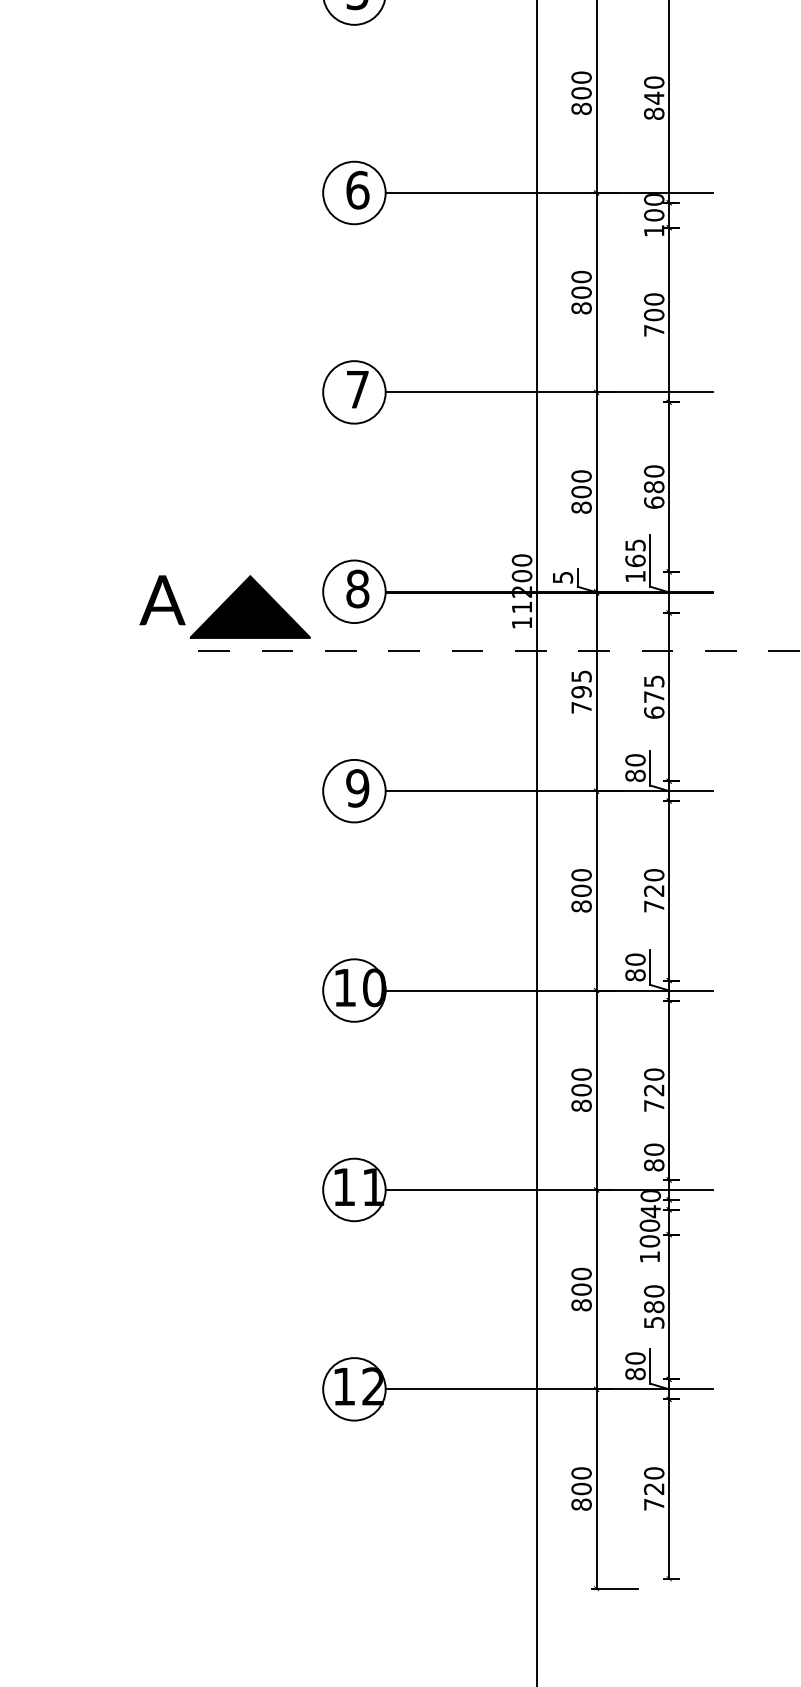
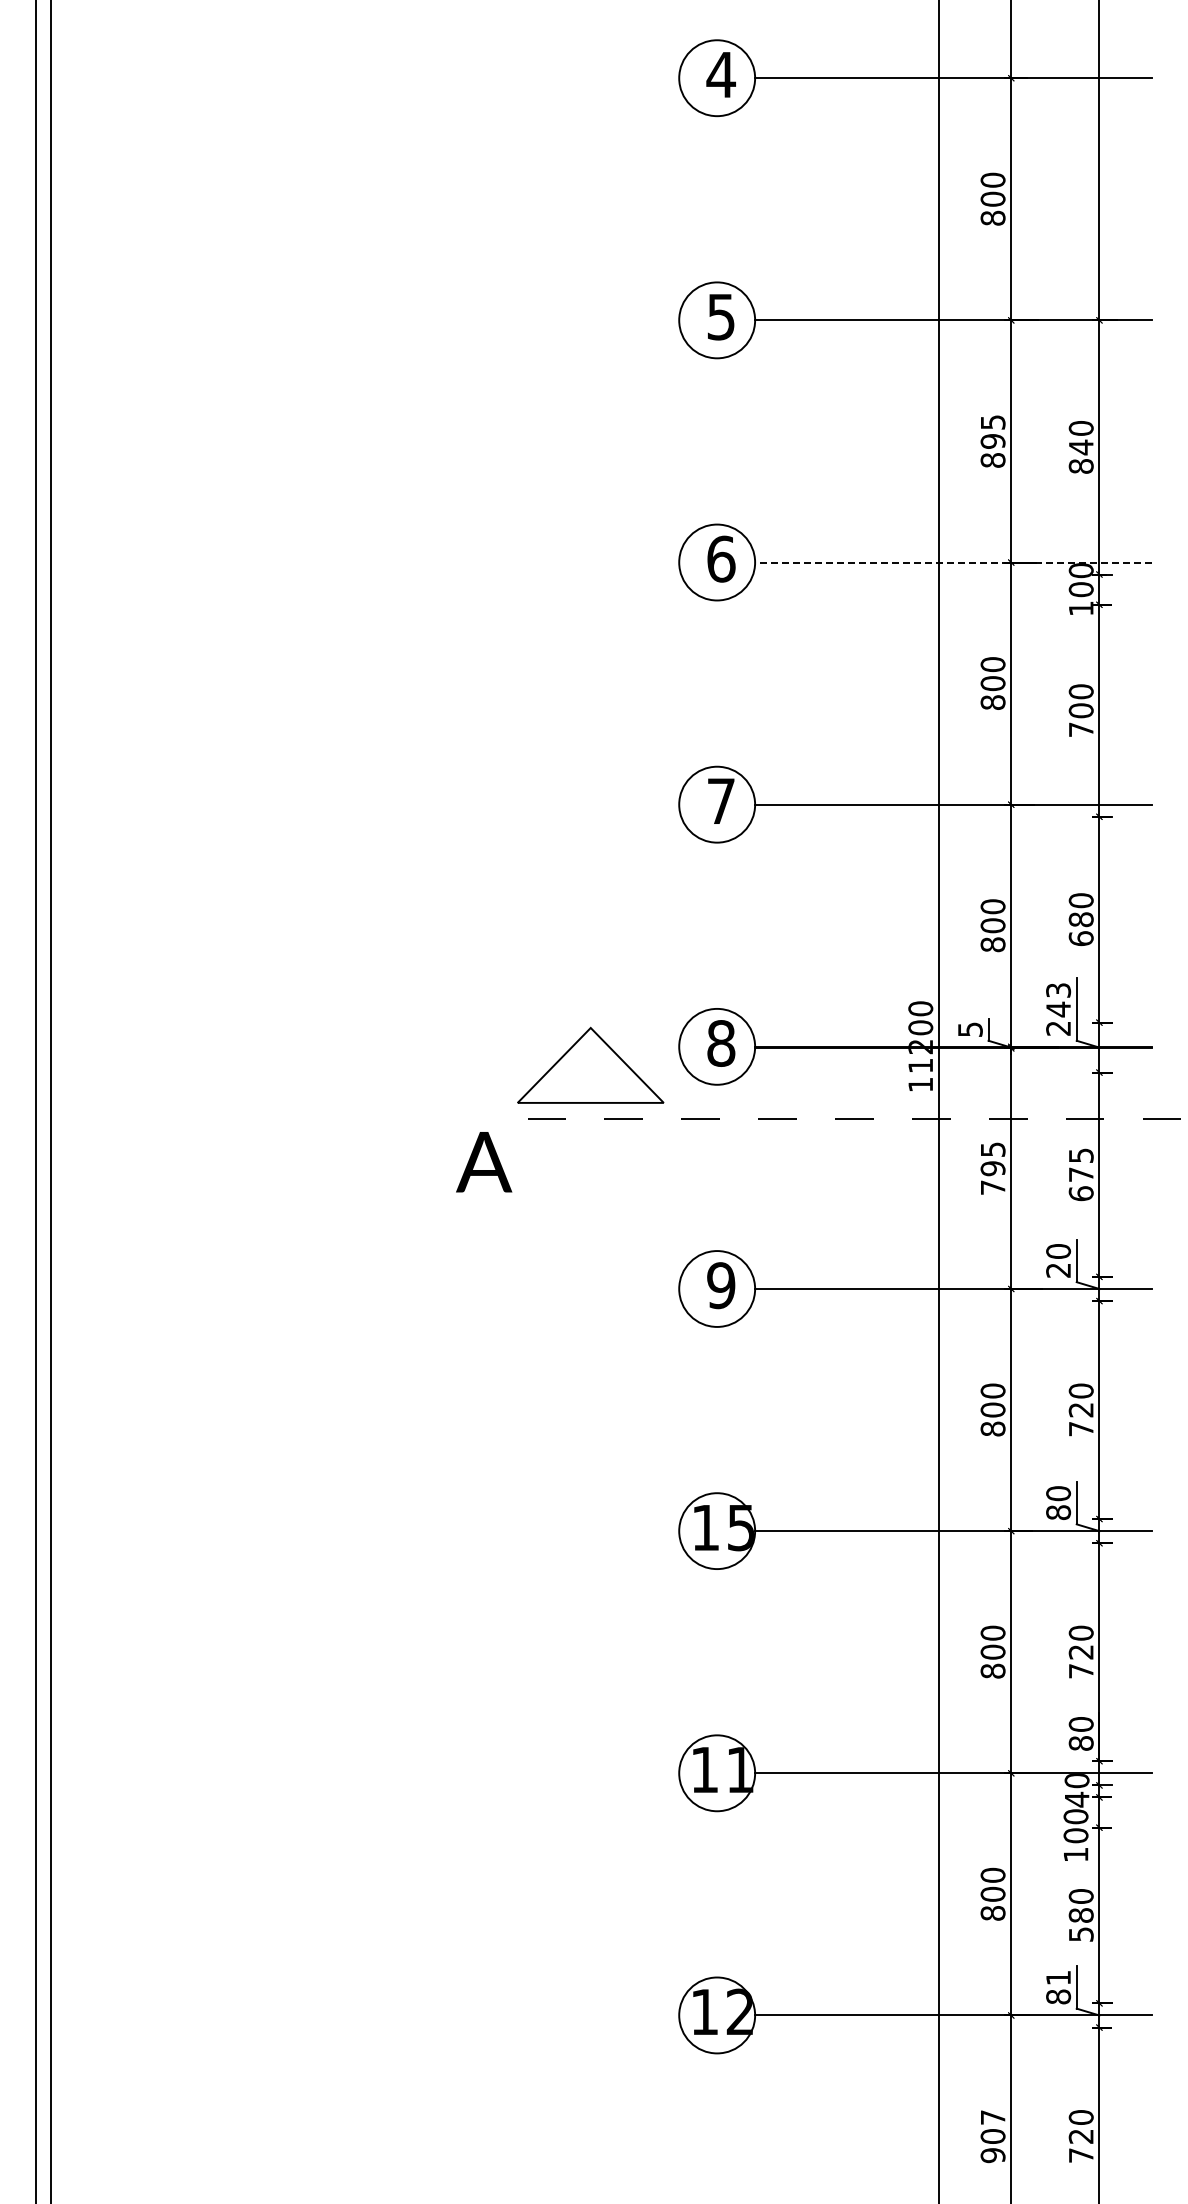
text: (581, 85) -> (992, 431), 800 -> 895
line: (549, 192) -> (953, 562), solid -> dashed
text: (635, 561) -> (1058, 1009), 165 -> 243
text: (162, 600) -> (484, 1162), moved
fill: (250, 606) -> (590, 1064), removed
text: (635, 775) -> (1058, 1270), 80 -> 20
text: (374, 987) -> (741, 1527), 10 -> 15
text: (635, 1358) -> (1058, 1977), 80 -> 81
text: (581, 1489) -> (992, 2136), 800 -> 907

